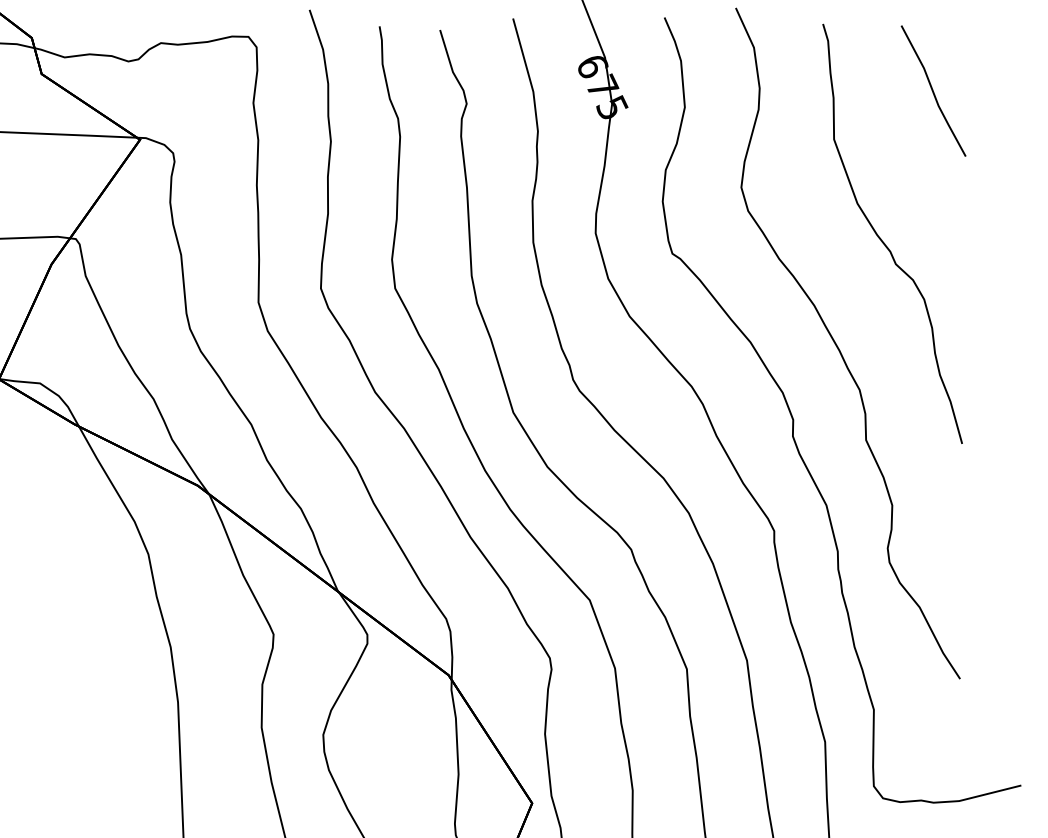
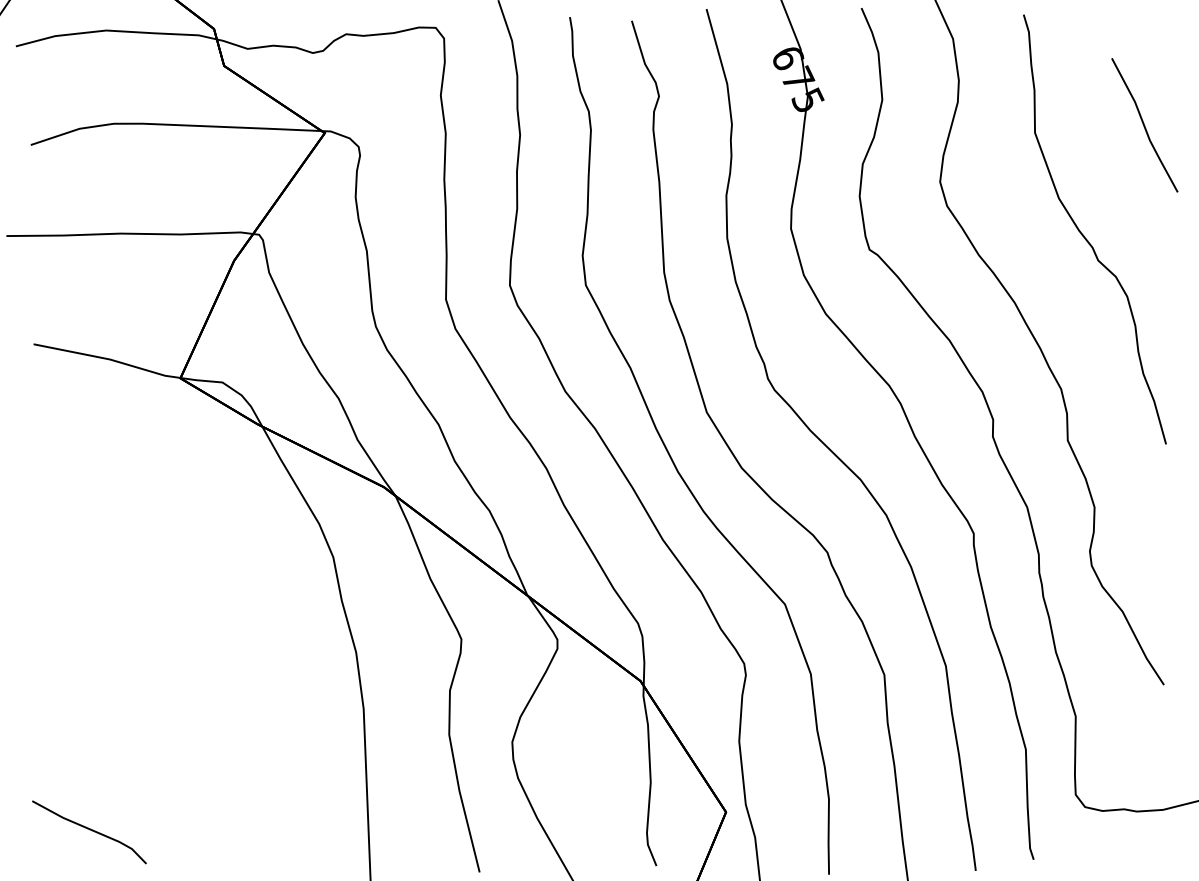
part: (933, 91) -> (1144, 125), moved

